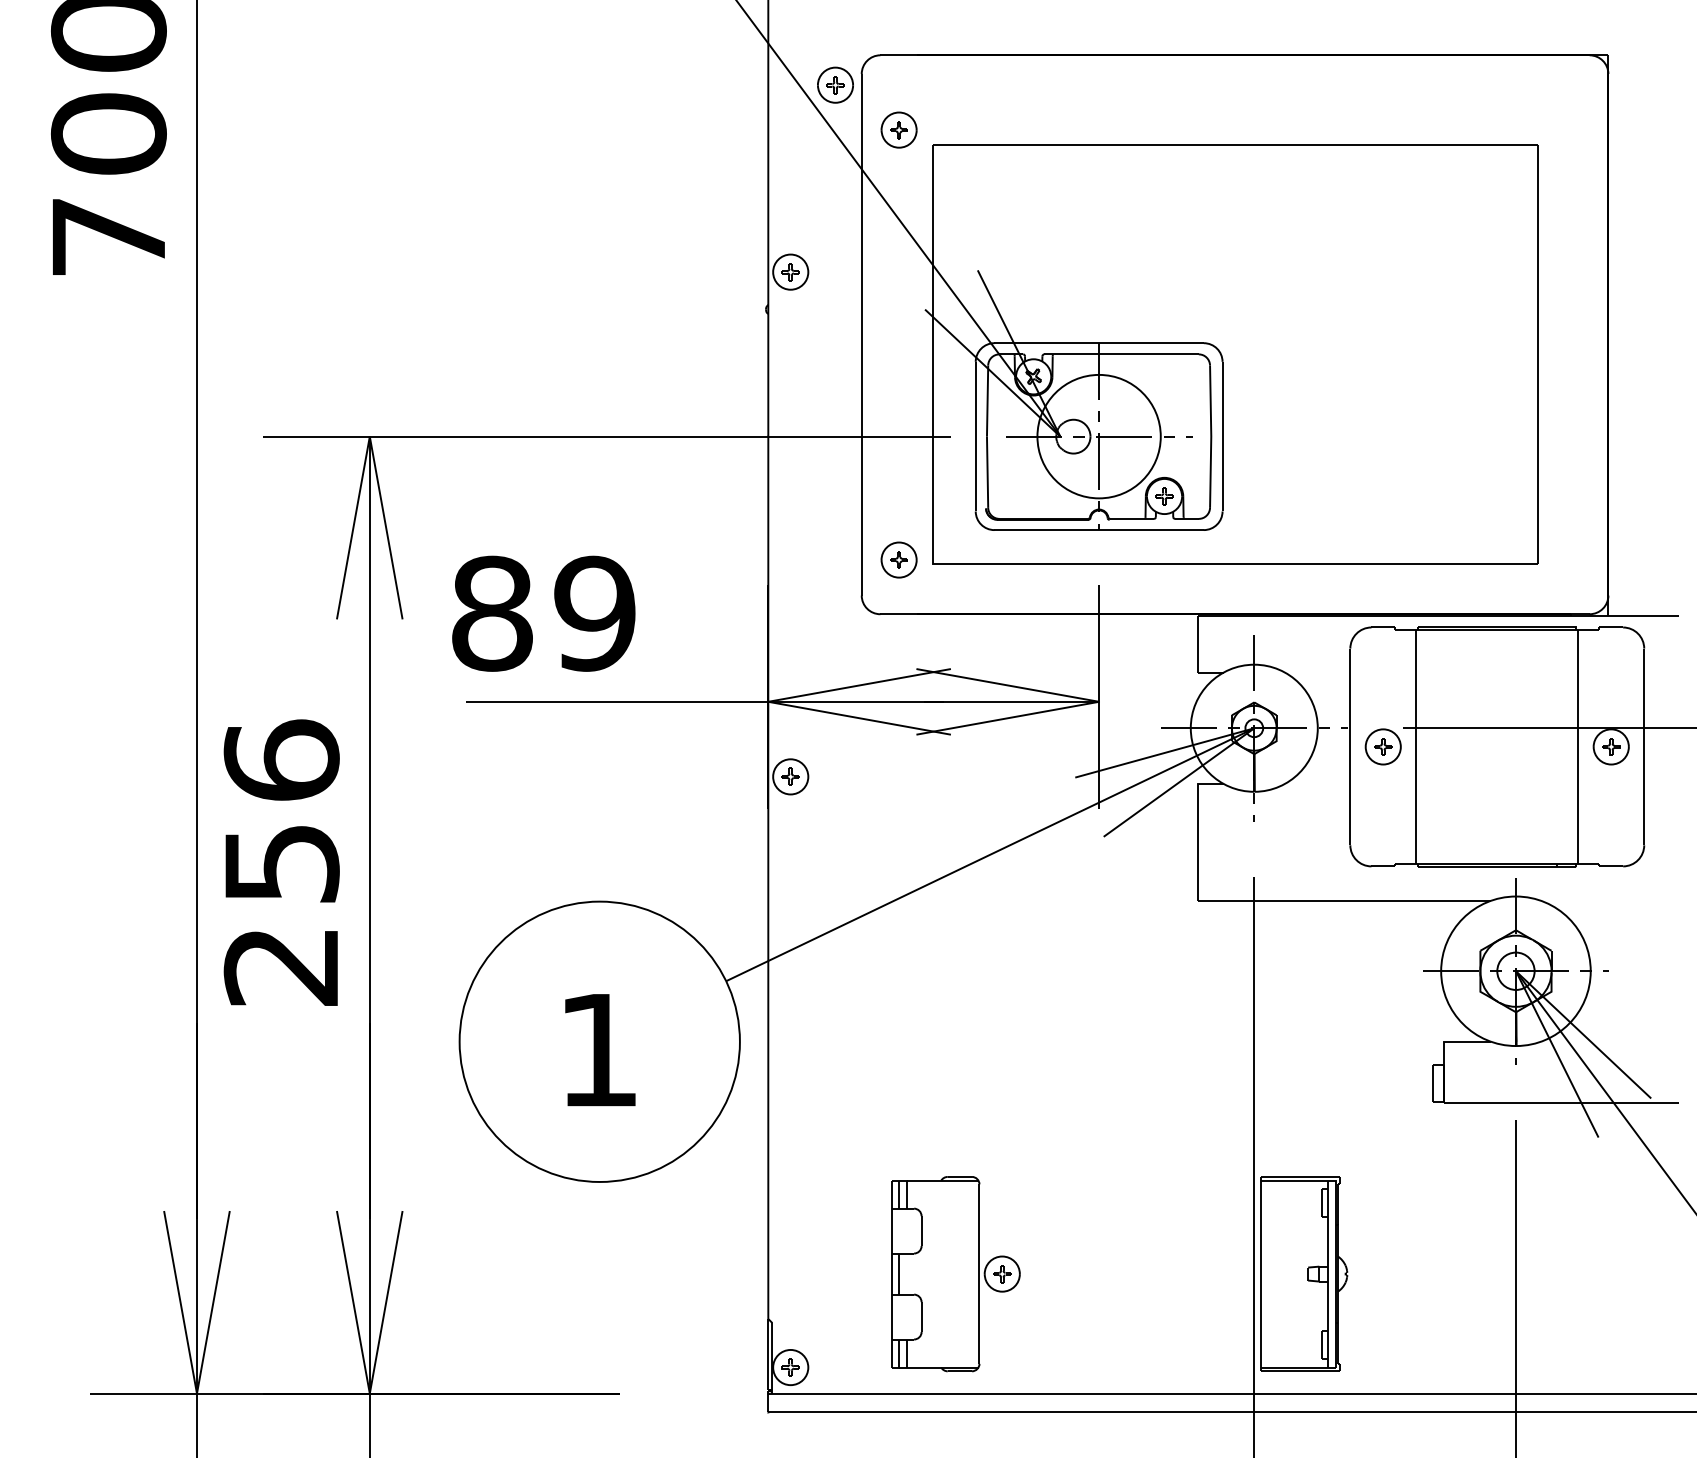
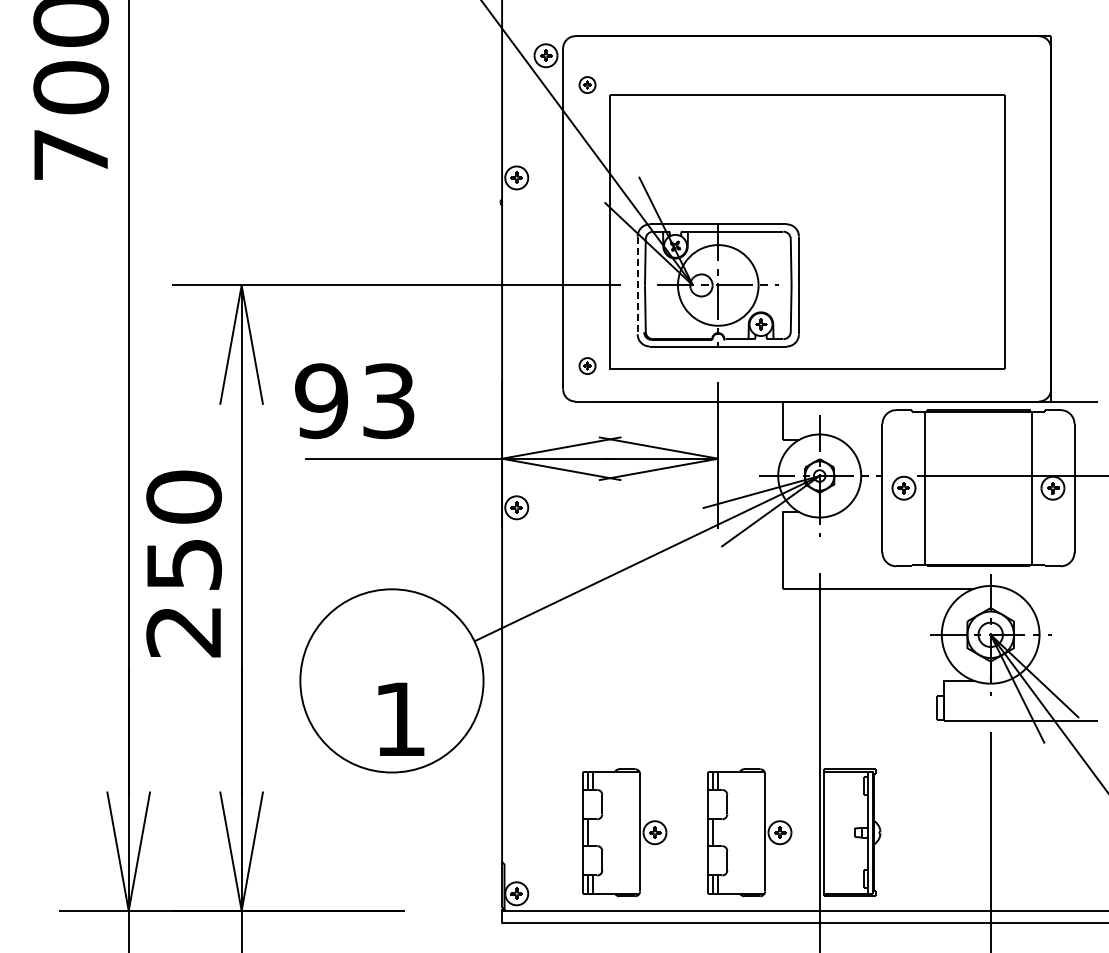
part: (898, 129) -> (587, 84), size x0.7
line: (975, 436) -> (637, 285), solid -> dashed
part: (898, 559) -> (587, 365), size x0.7
text: (543, 614) -> (355, 401), 89 -> 93
text: (280, 759) -> (183, 496), 256 -> 250
text: (600, 1048) -> (401, 718), moved
part: (1146, 1273) -> (749, 832), added

